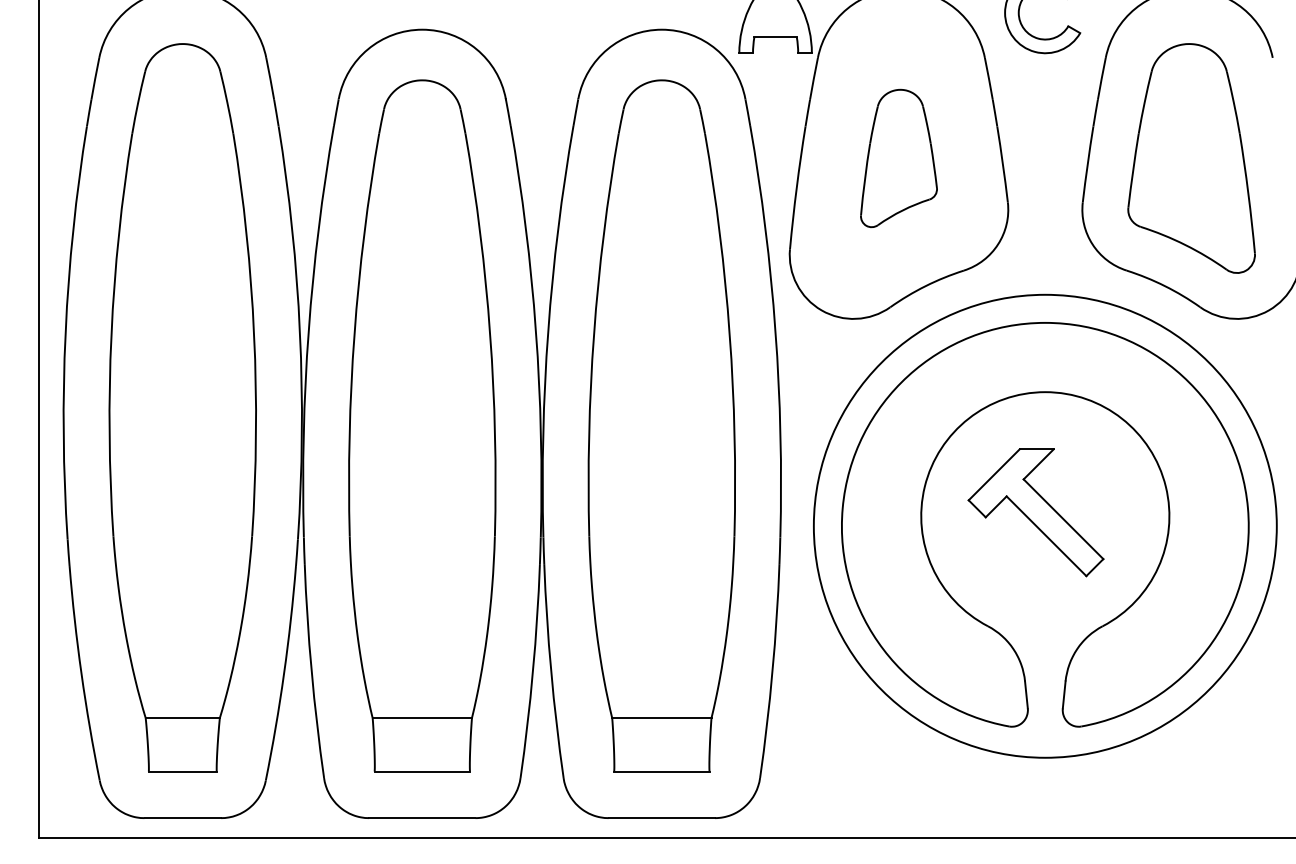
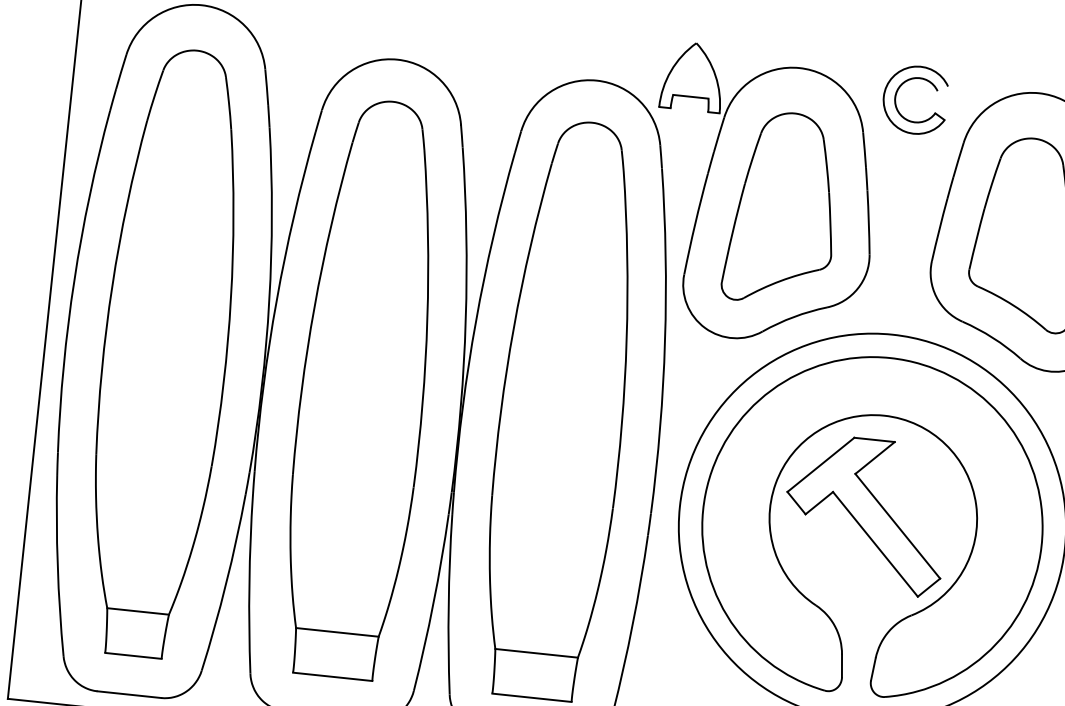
part: (898, 158) -> (782, 208), size x1.67
part: (1035, 512) -> (865, 514), size x1.43

